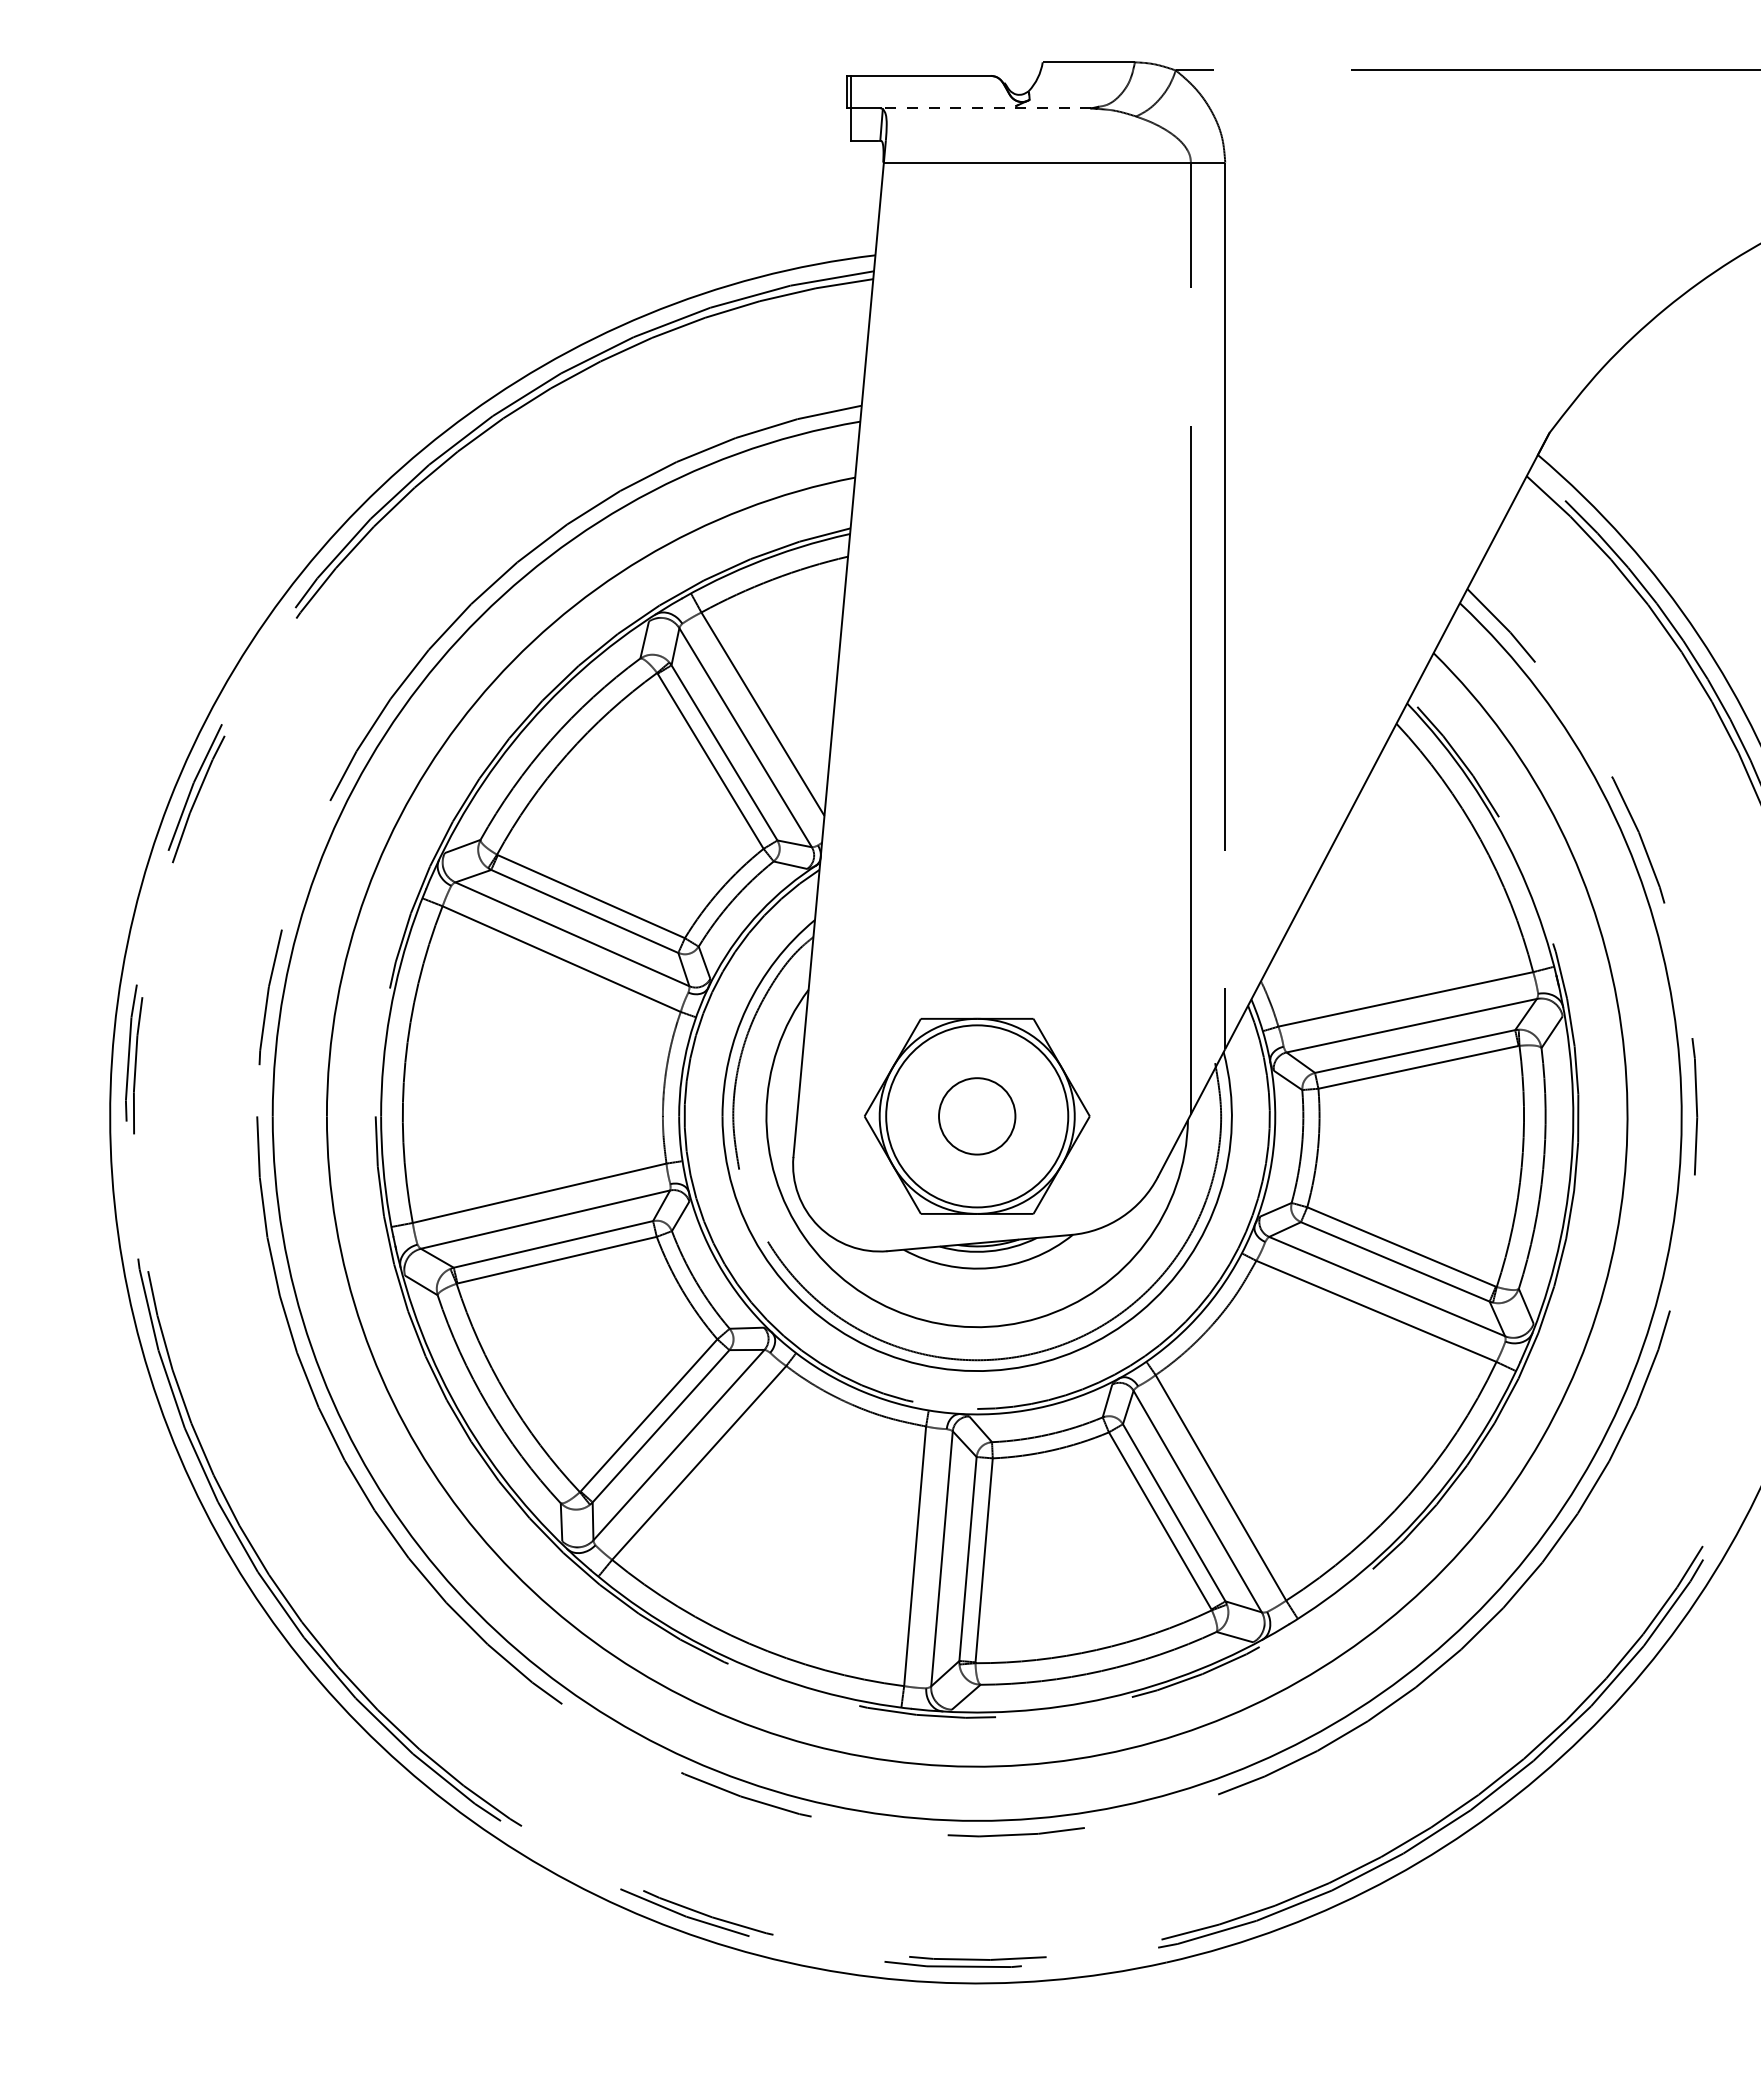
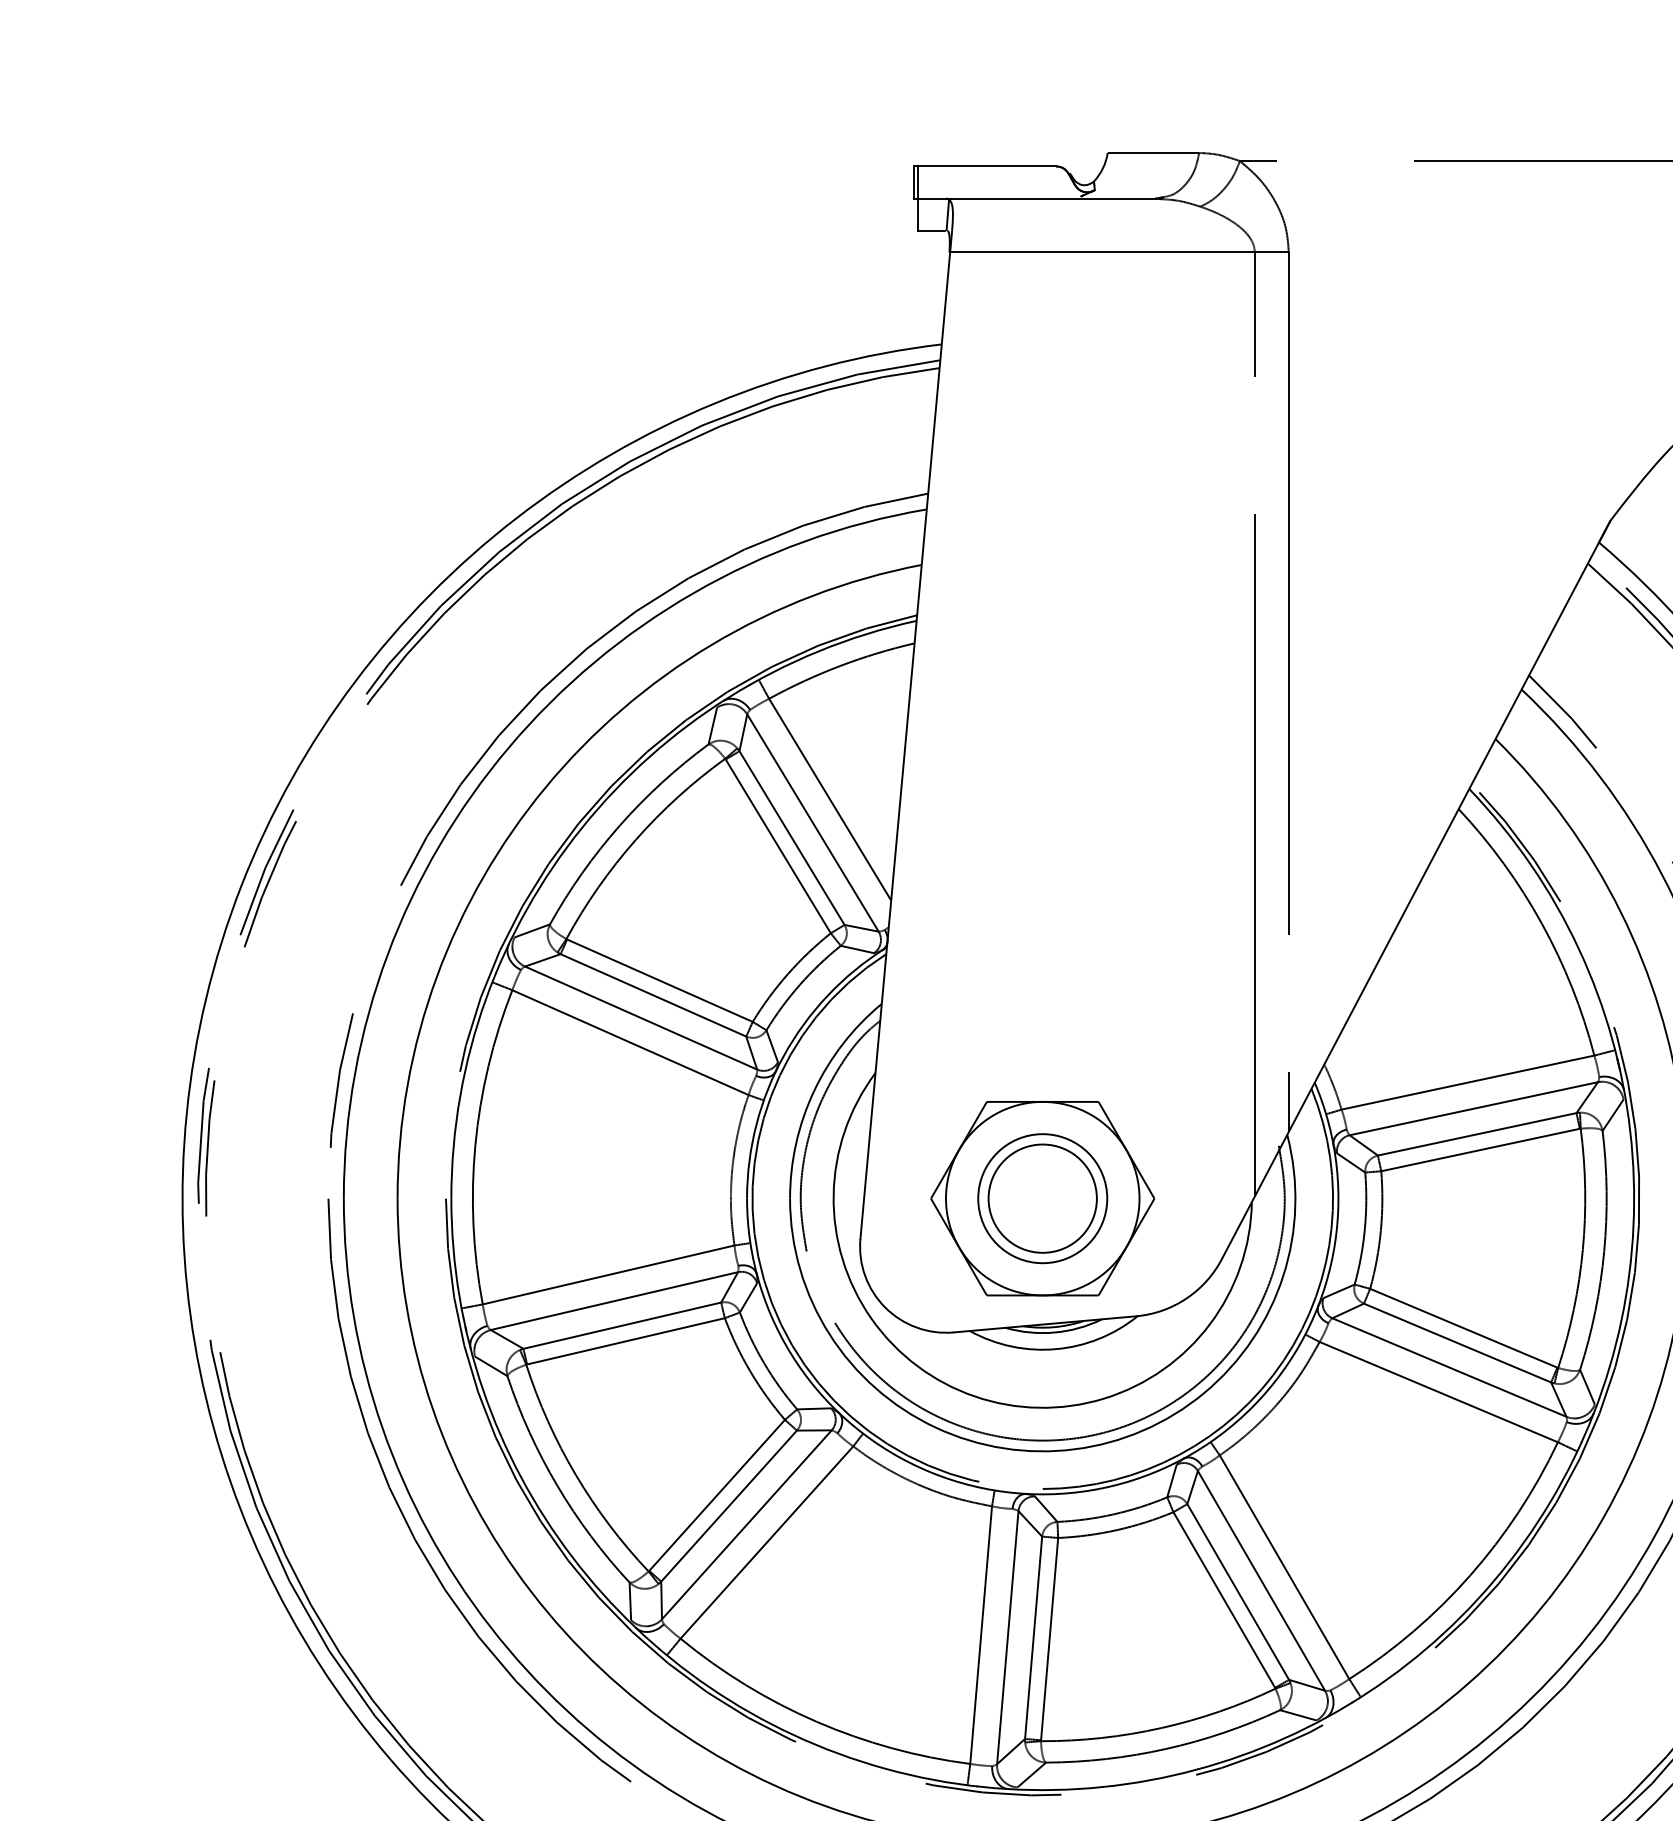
line: (985, 108) -> (1050, 198), dashed -> solid
circle: (976, 1115) -> (1042, 1197), size x1.43
circle: (977, 1116) -> (1043, 1198), size x0.71

